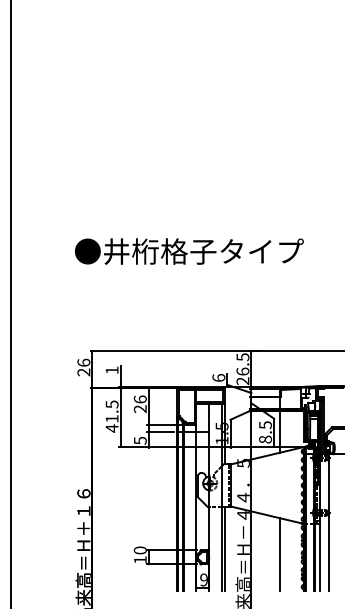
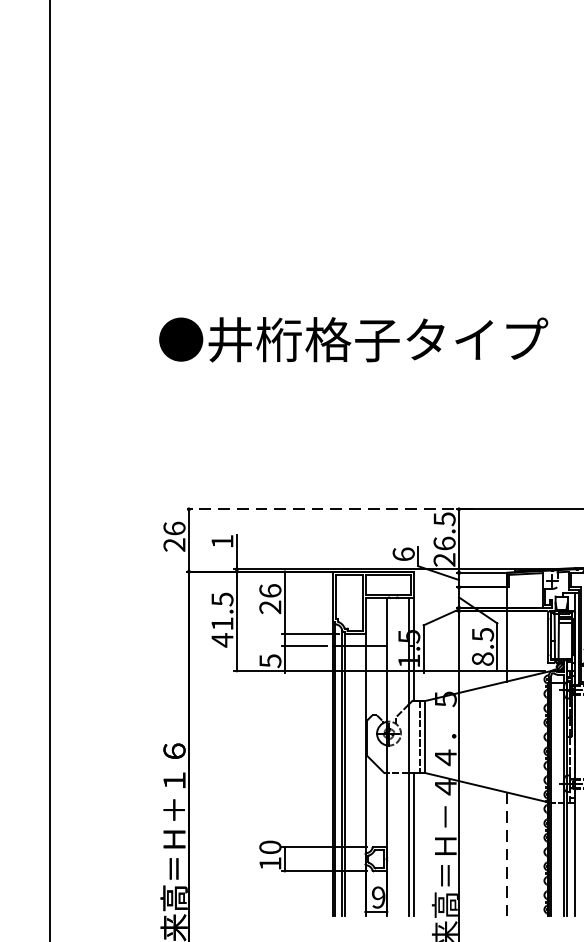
line: (174, 351) -> (328, 509), solid -> dashed
line: (279, 554) -> (506, 854), solid -> dashed

